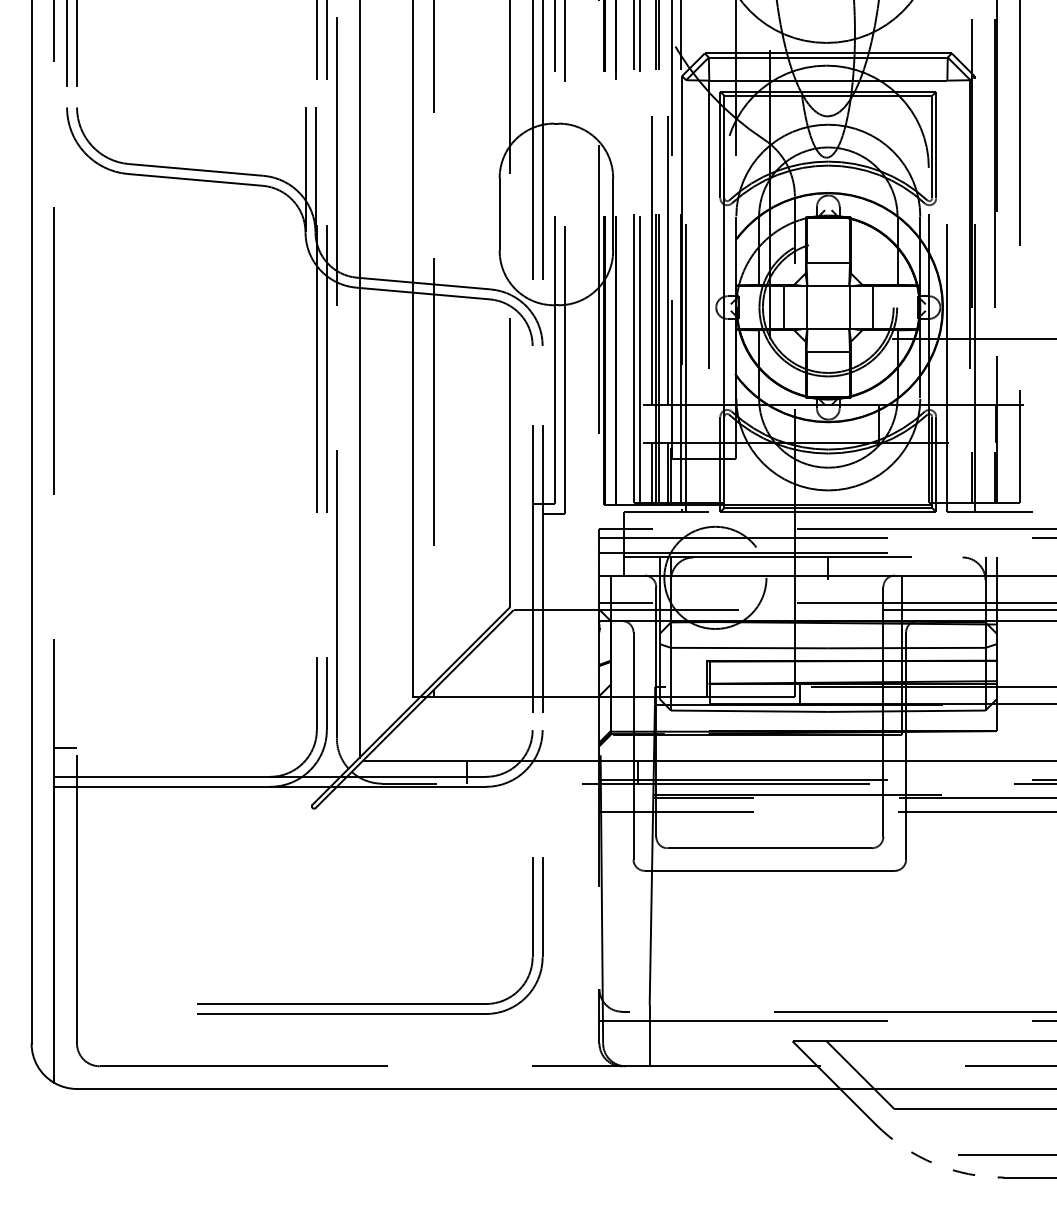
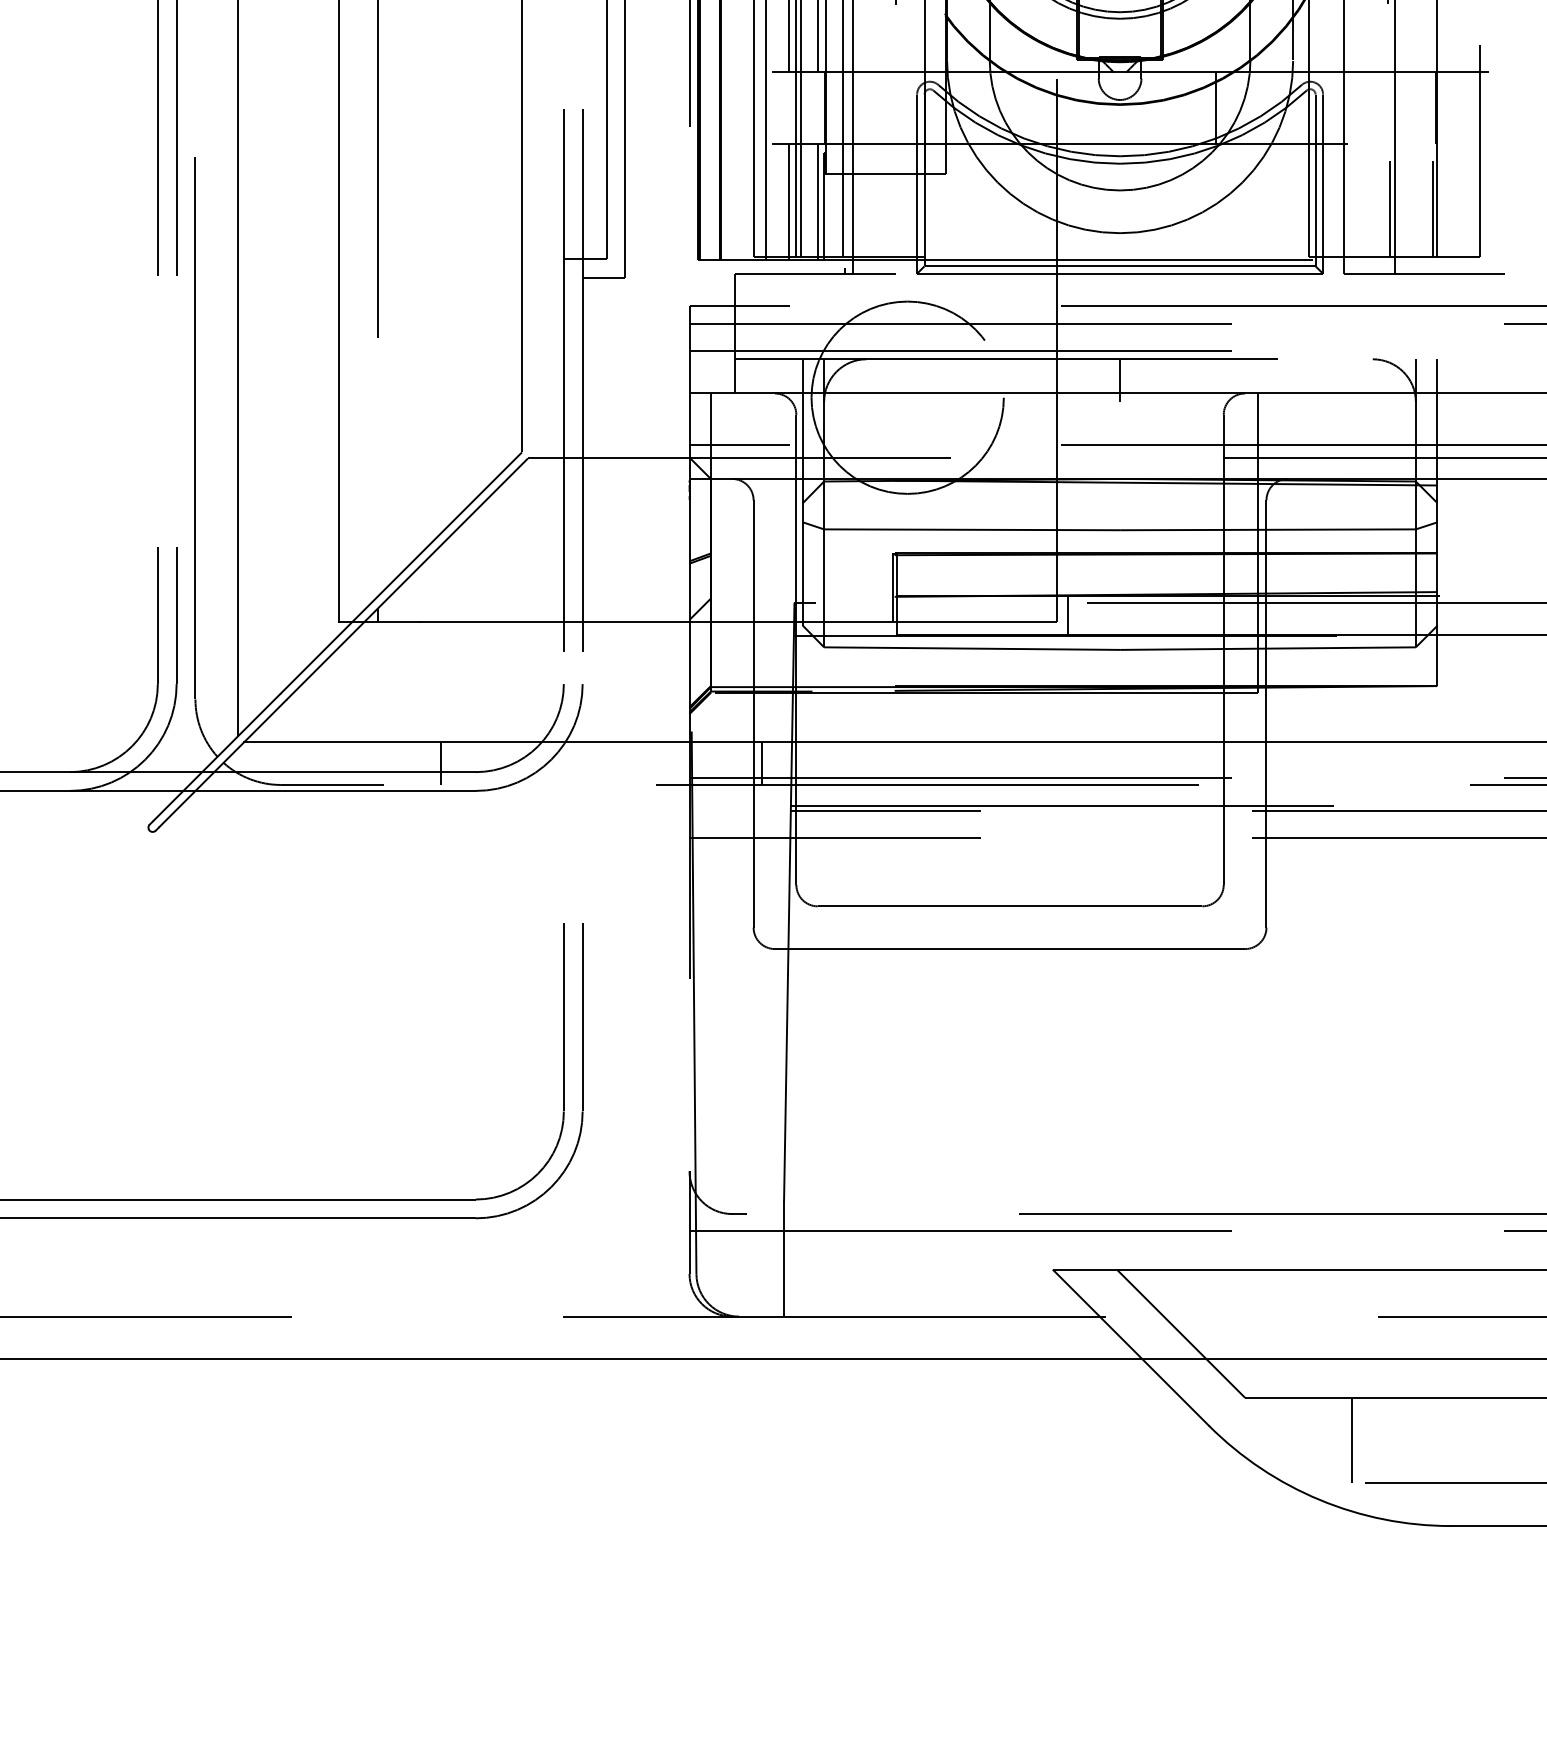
line: (951, 1131) -> (1351, 1439), added
arc: (934, 1163) -> (1319, 1499), dashed -> solid

